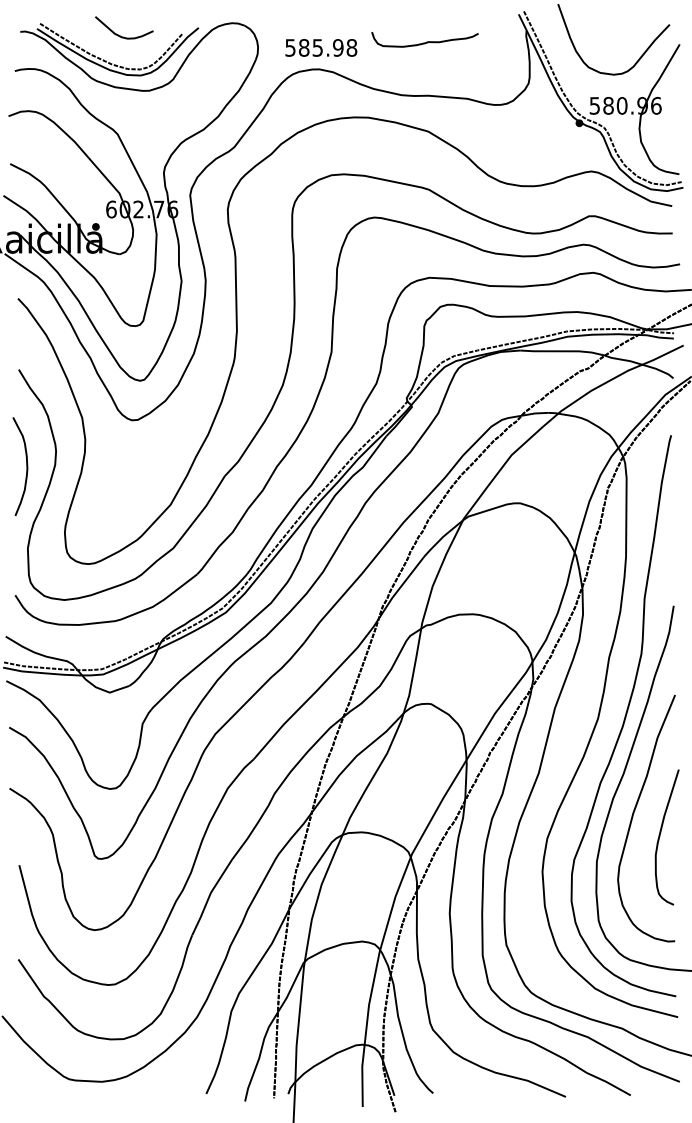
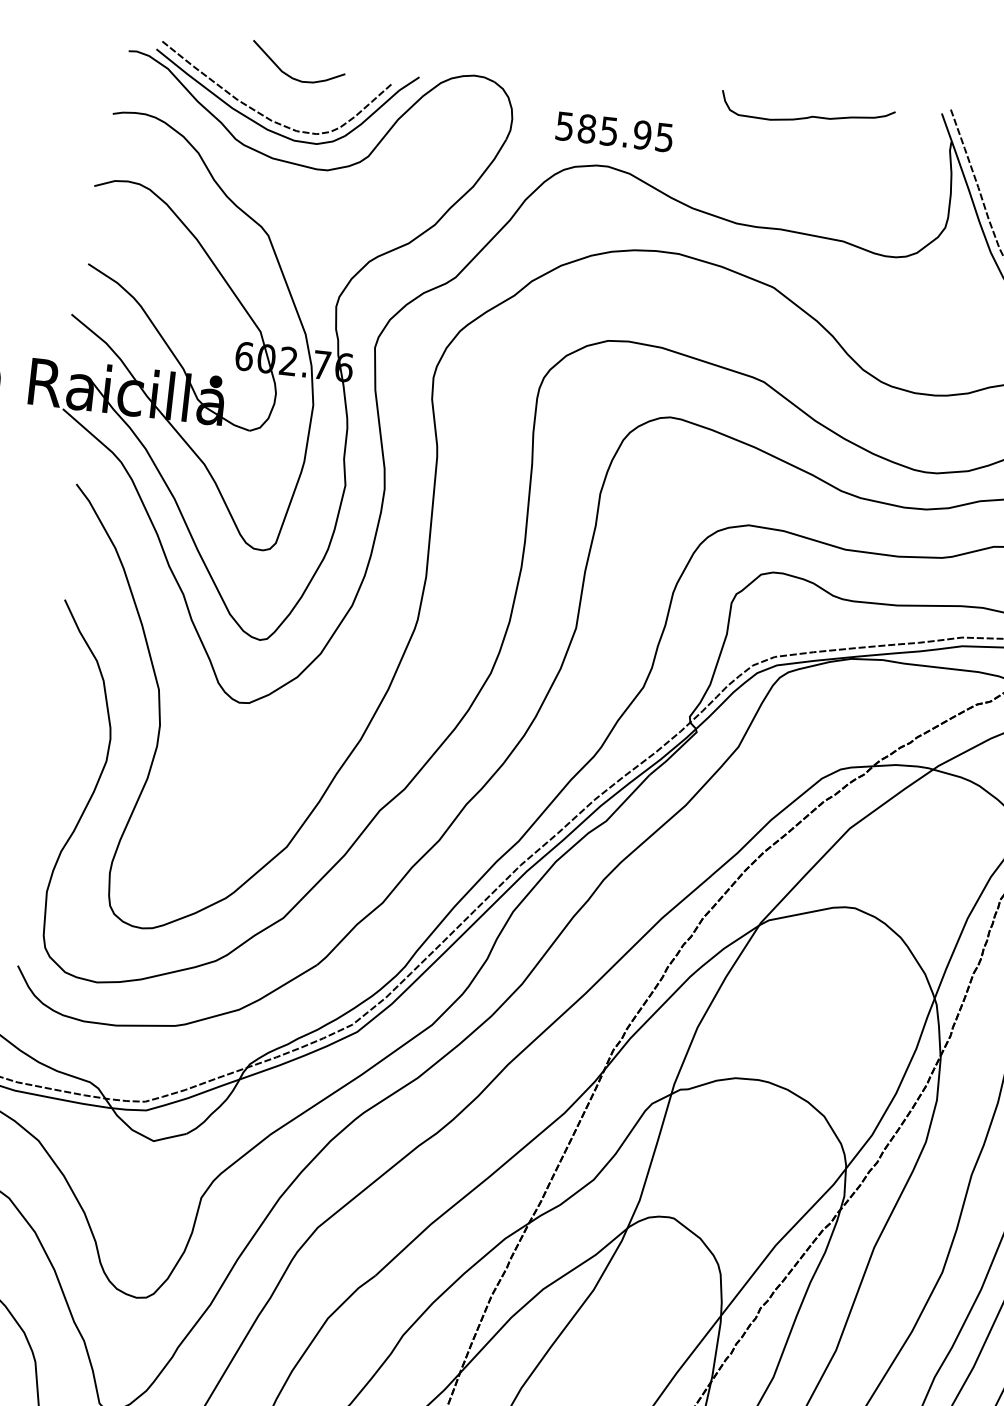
curve: (426, 41) -> (809, 115), moved
text: (351, 47) -> (664, 136), 585.98 -> 585.95
curve: (26, 466) -> (59, 758), removed

